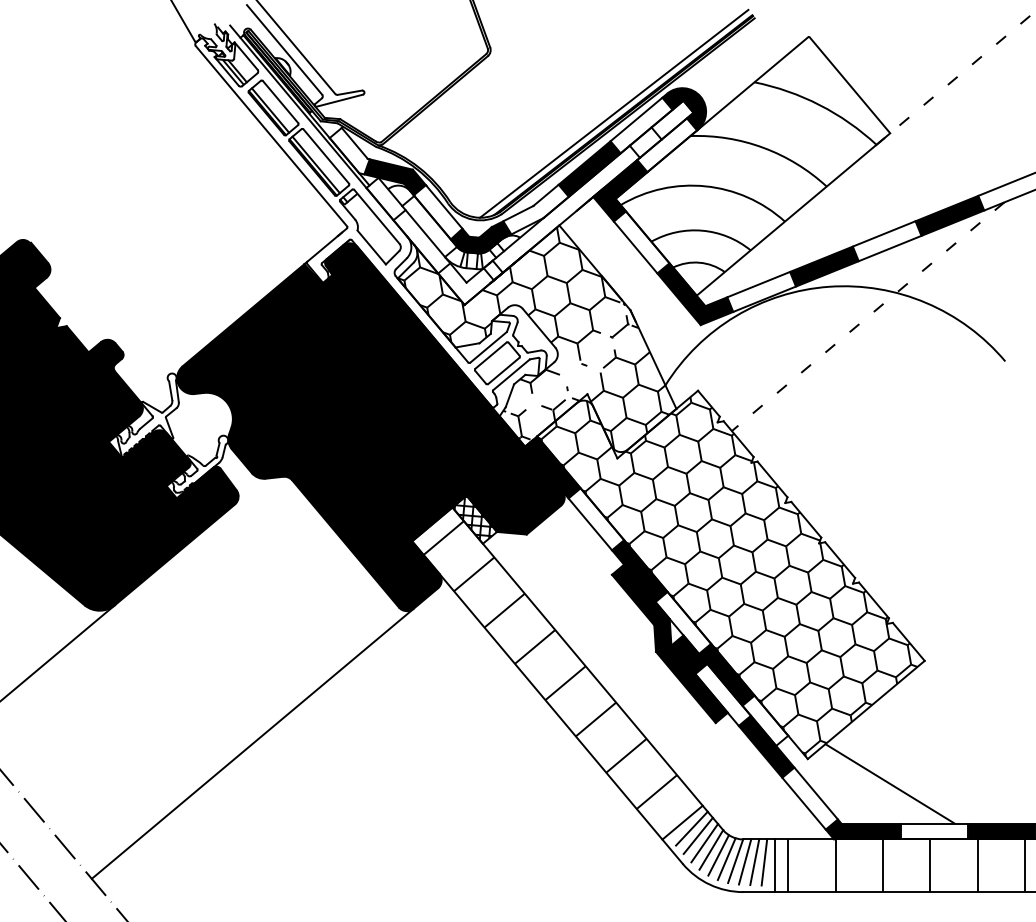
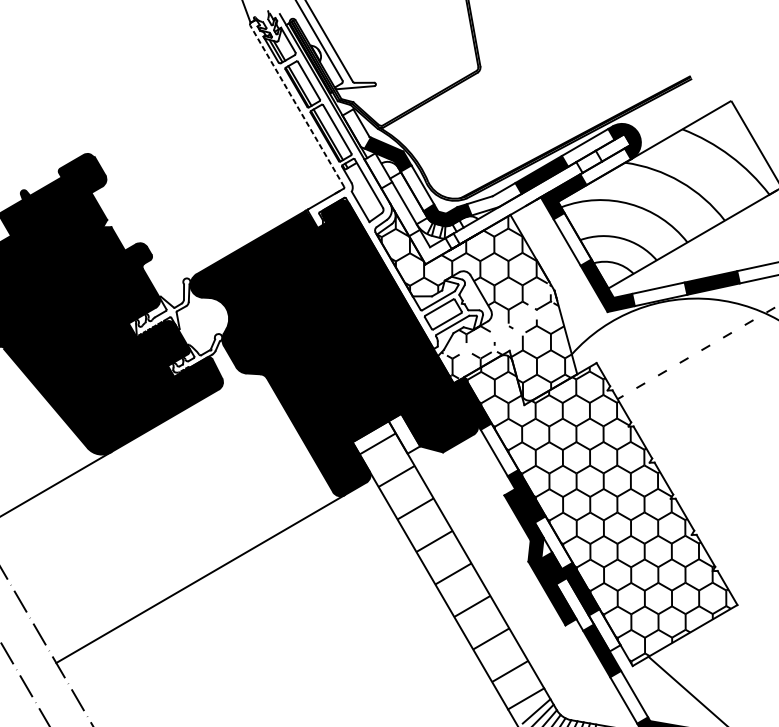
line: (614, 113) -> (568, 134), removed
line: (271, 136) -> (297, 106), solid -> dashed
hatch: (473, 518) -> (403, 432), removed
line: (691, 828) -> (532, 704), removed

